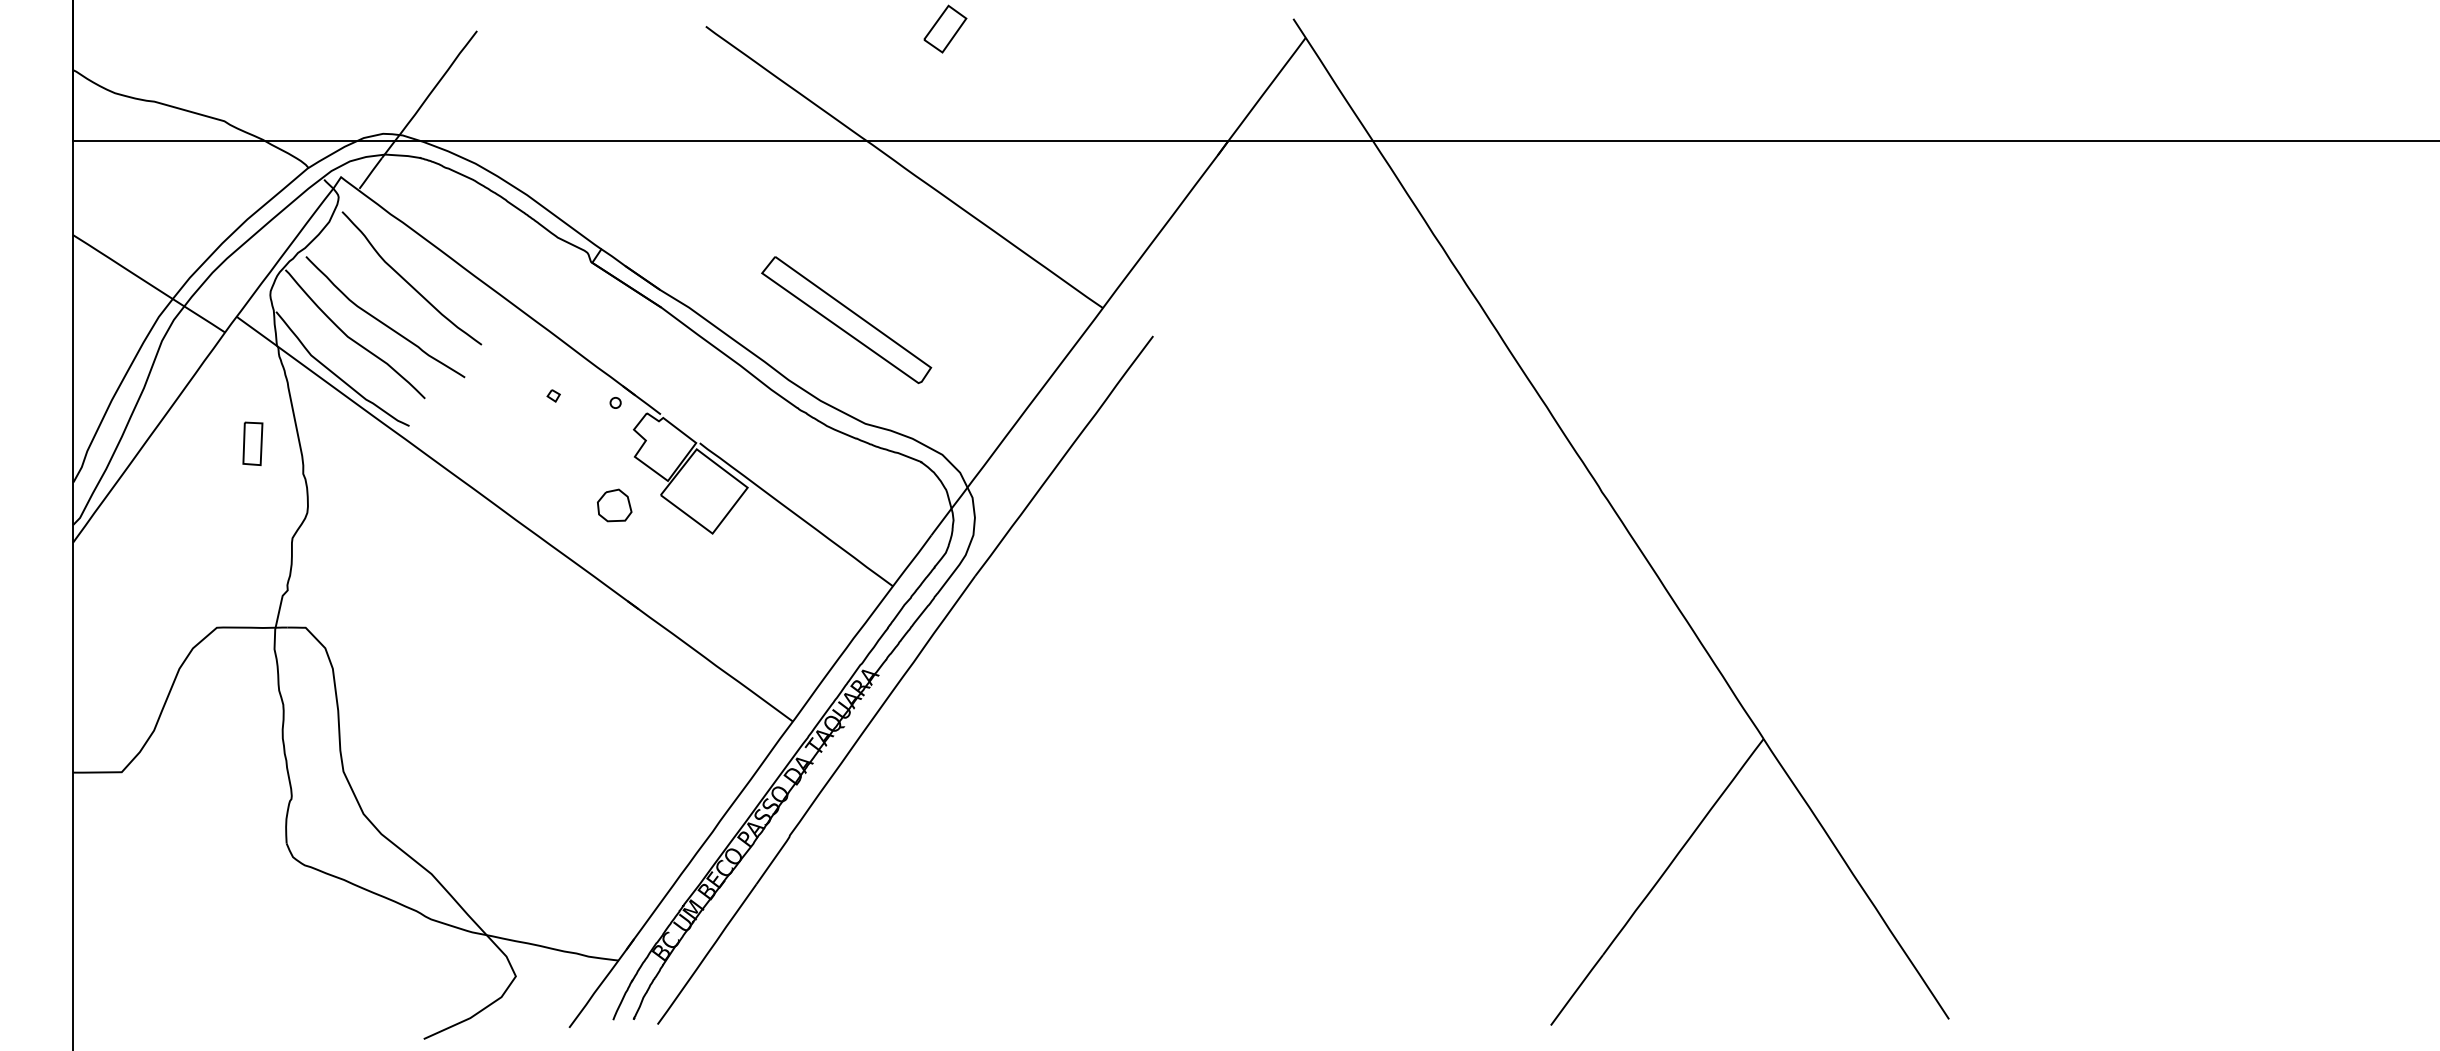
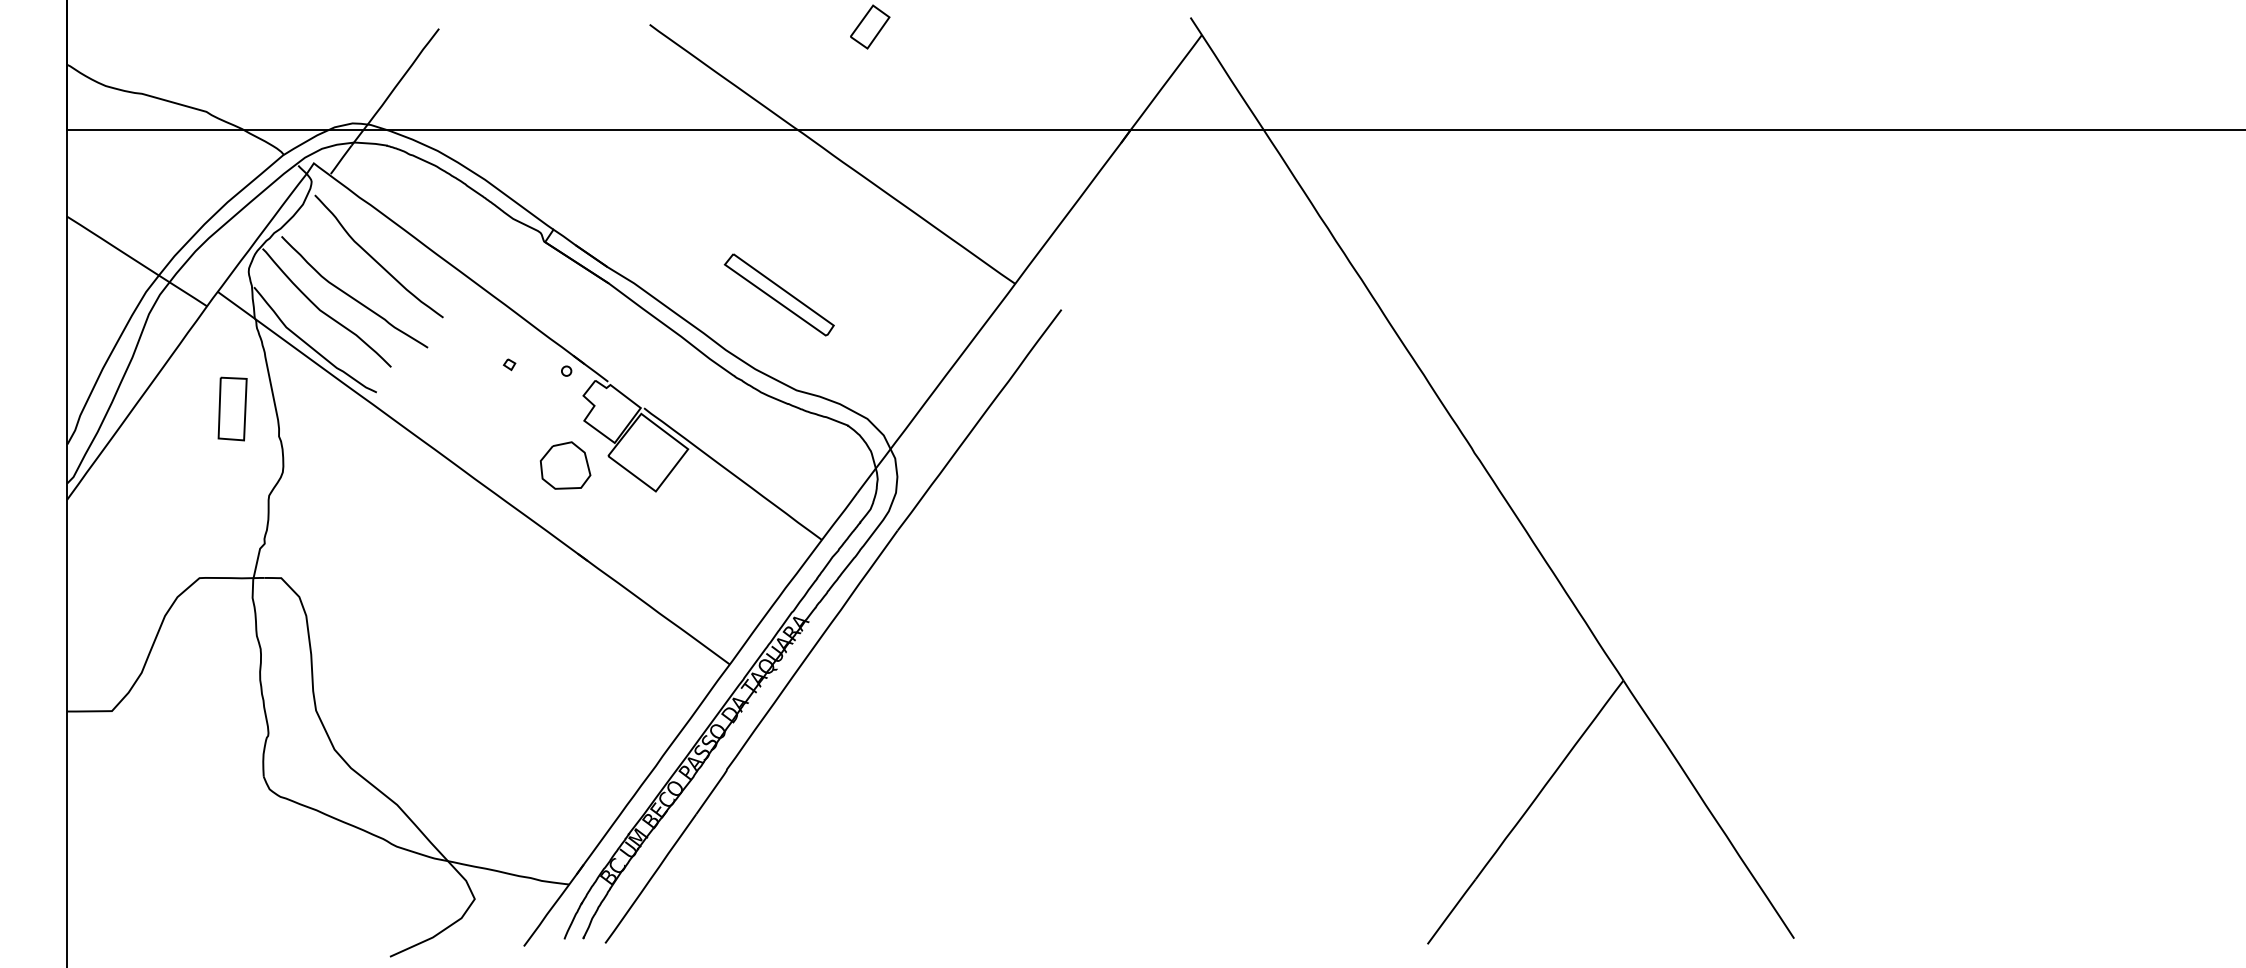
part: (846, 319) -> (779, 294), size x0.7
part: (252, 443) -> (232, 408), size x1.6
part: (614, 505) -> (565, 465), size x1.6

